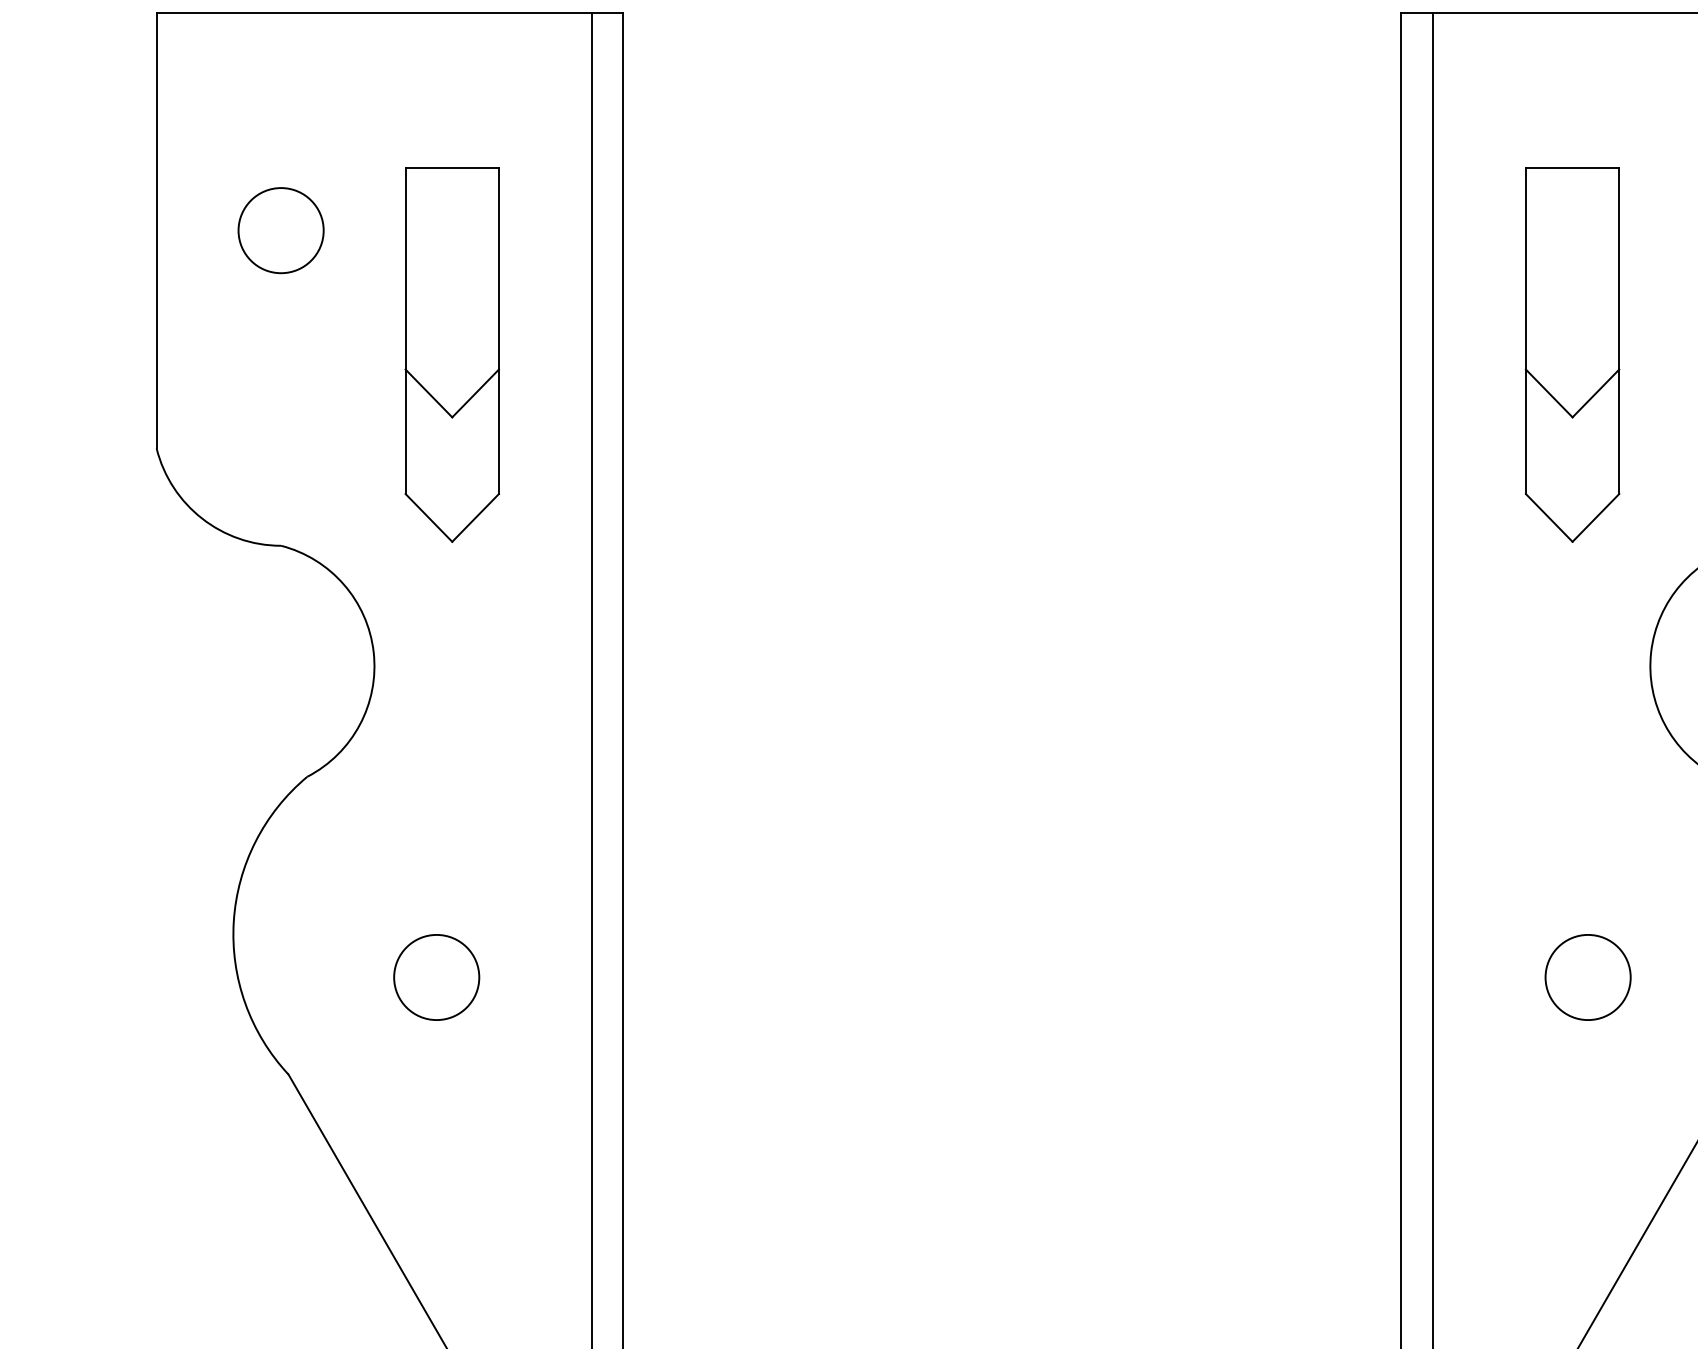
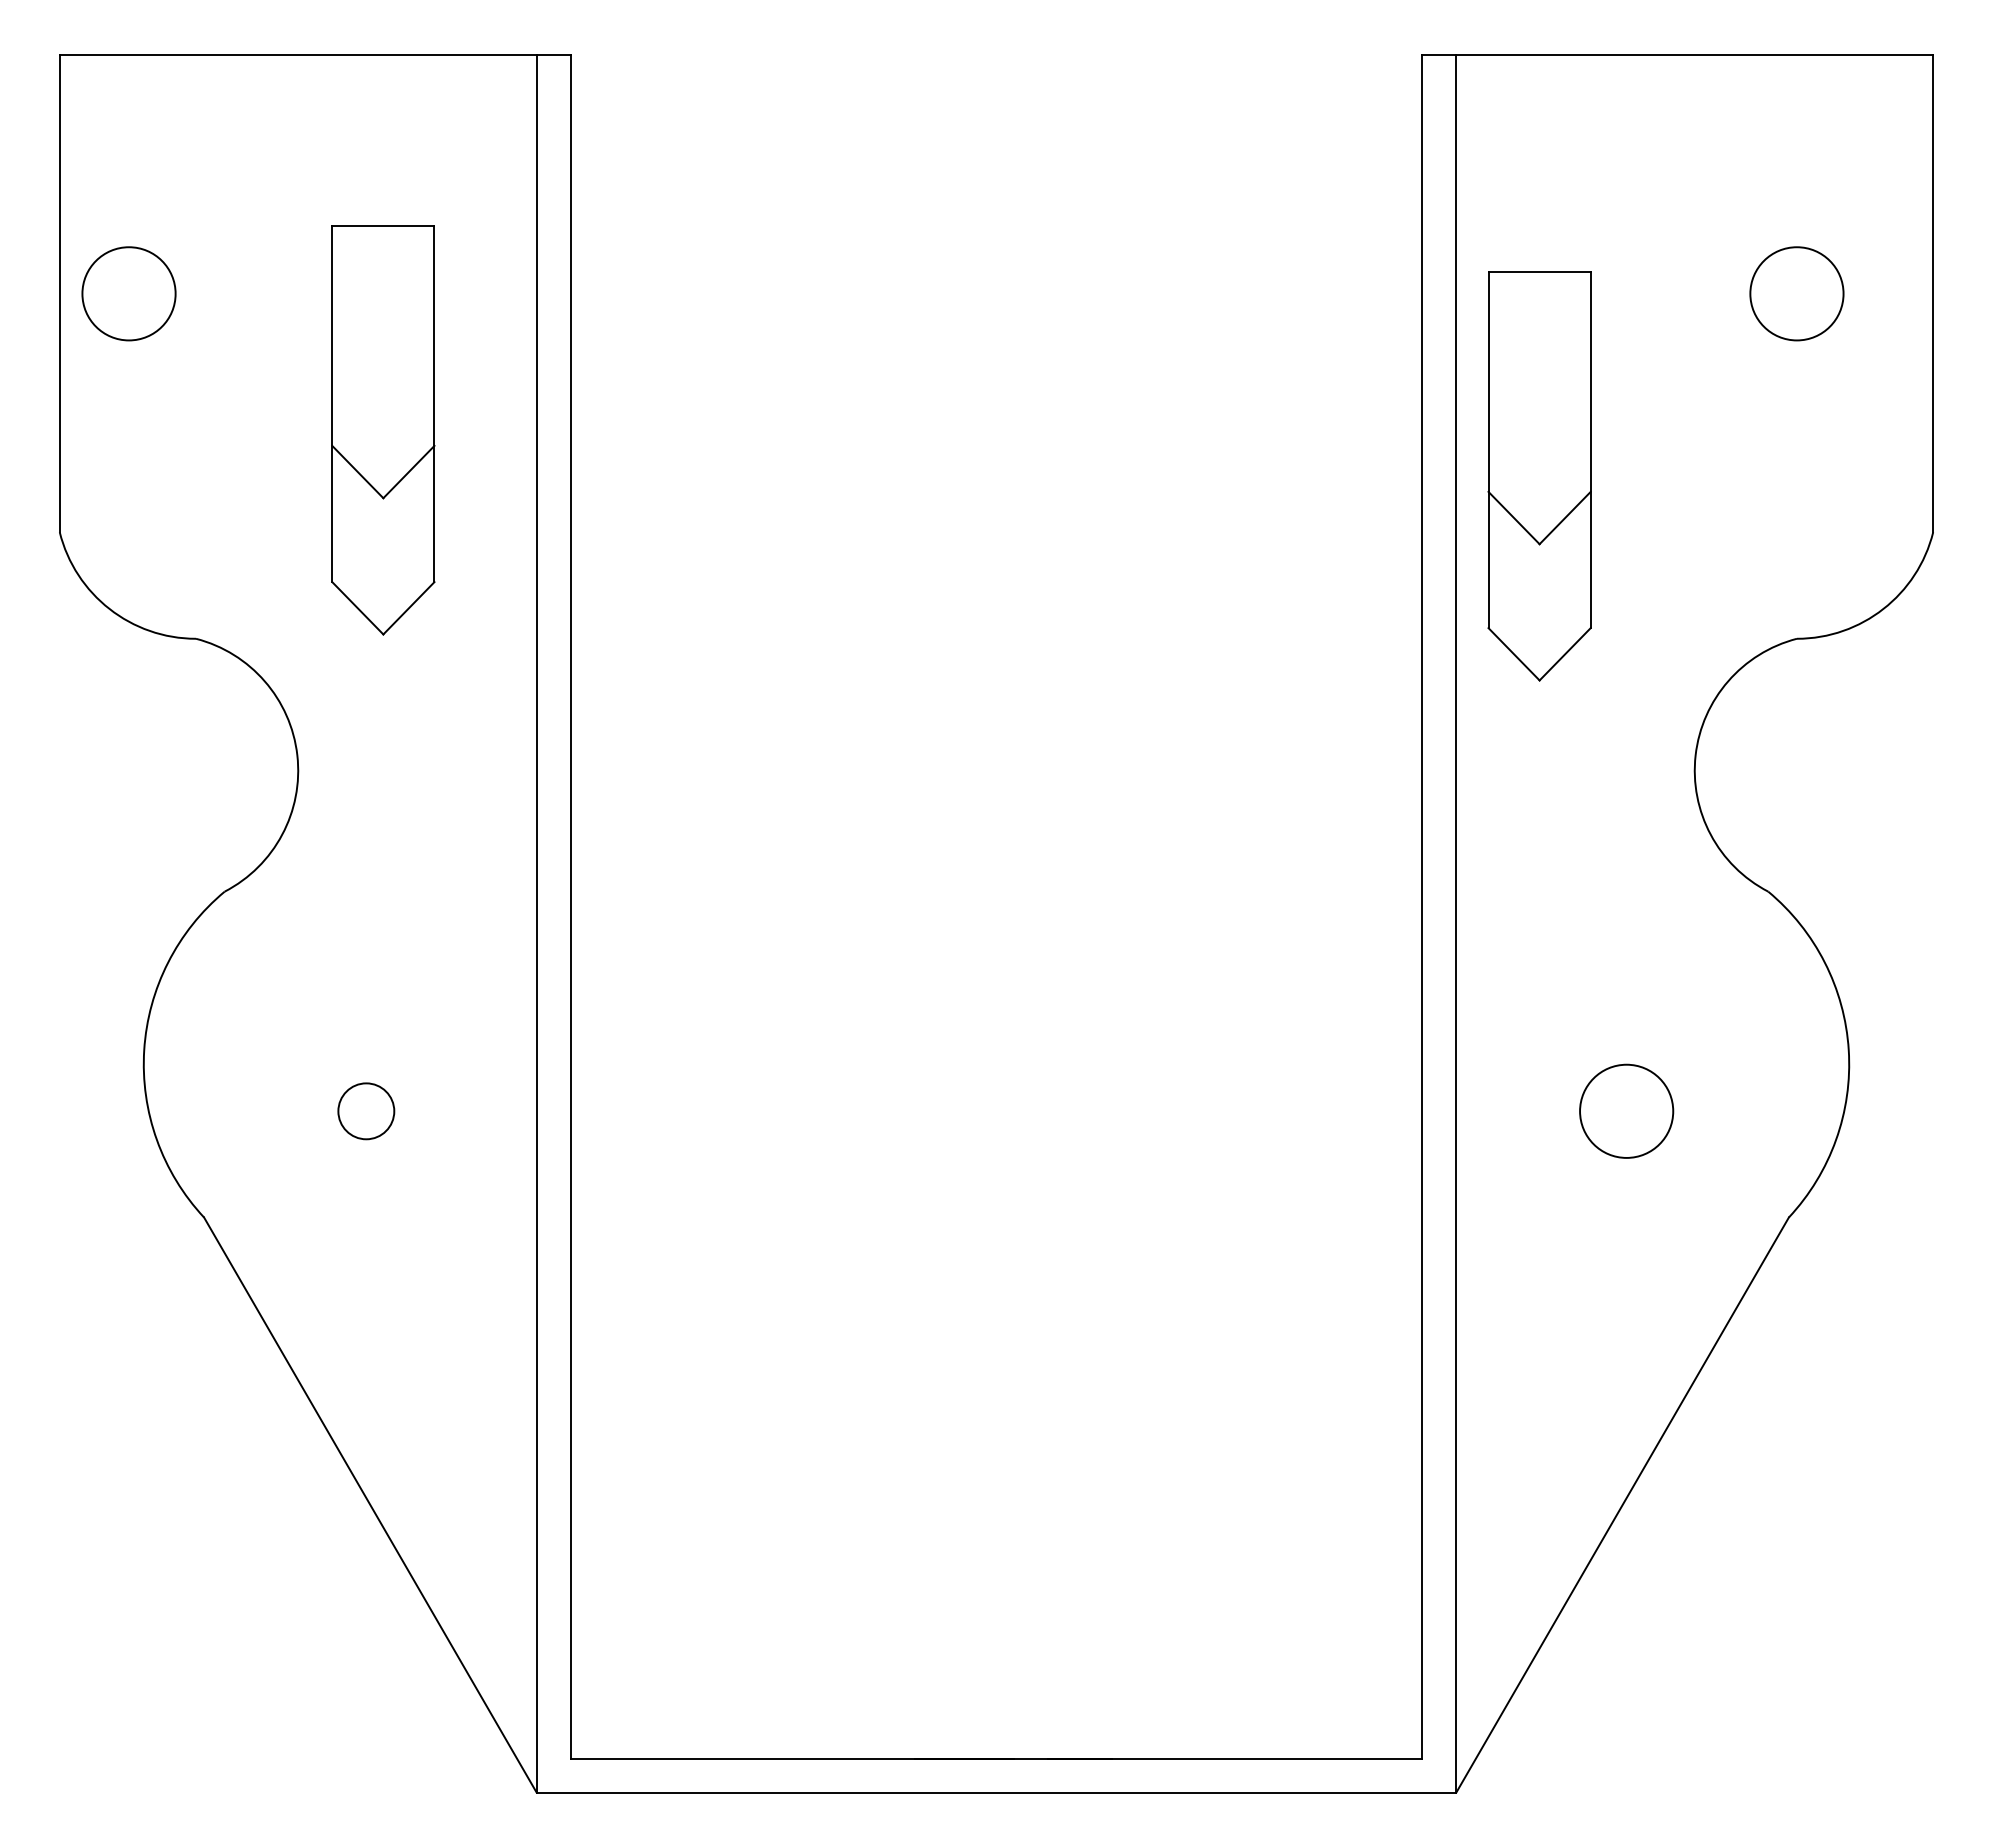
circle: (280, 230) -> (128, 293), moved
part: (1572, 355) -> (1539, 476), moved
circle: (435, 976) -> (365, 1110), size x0.6

